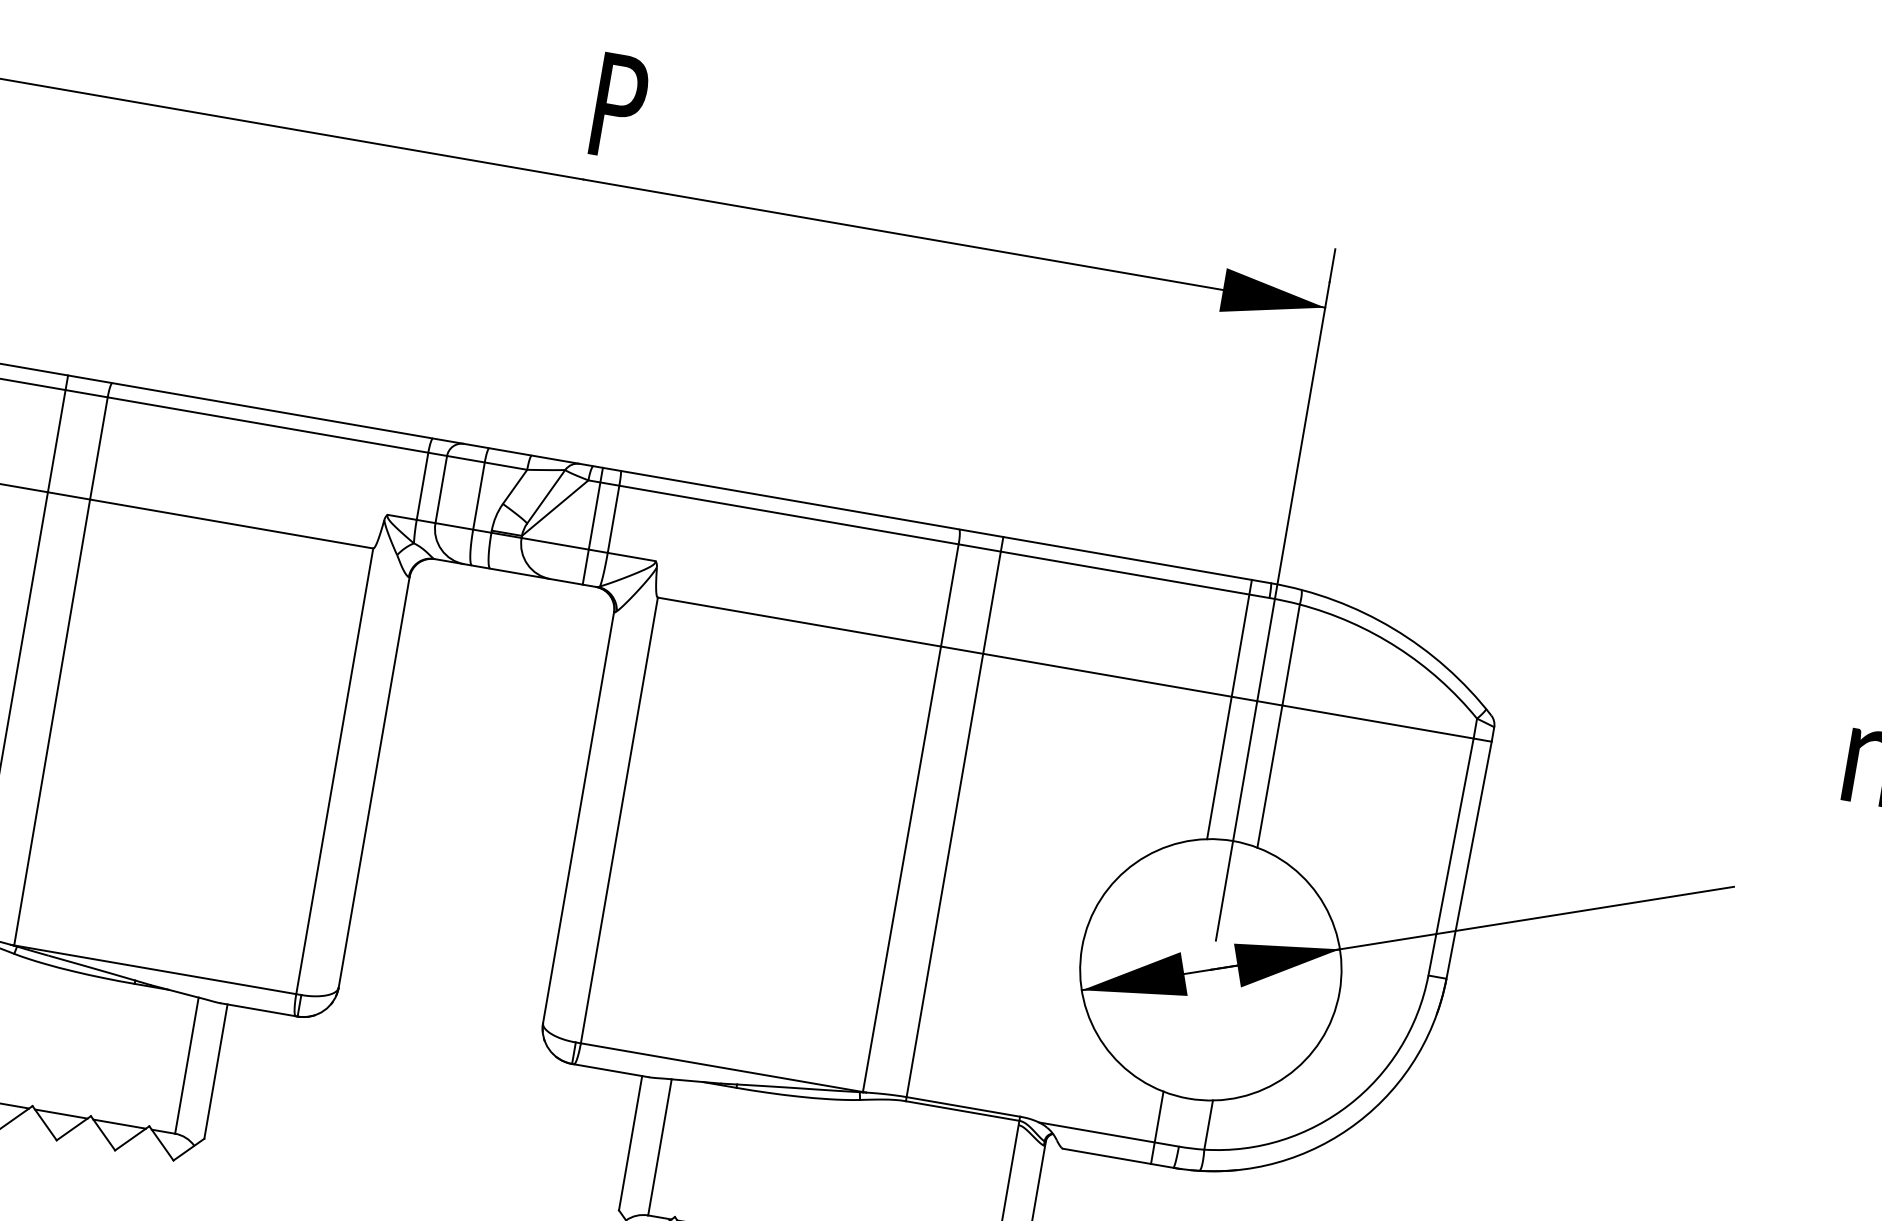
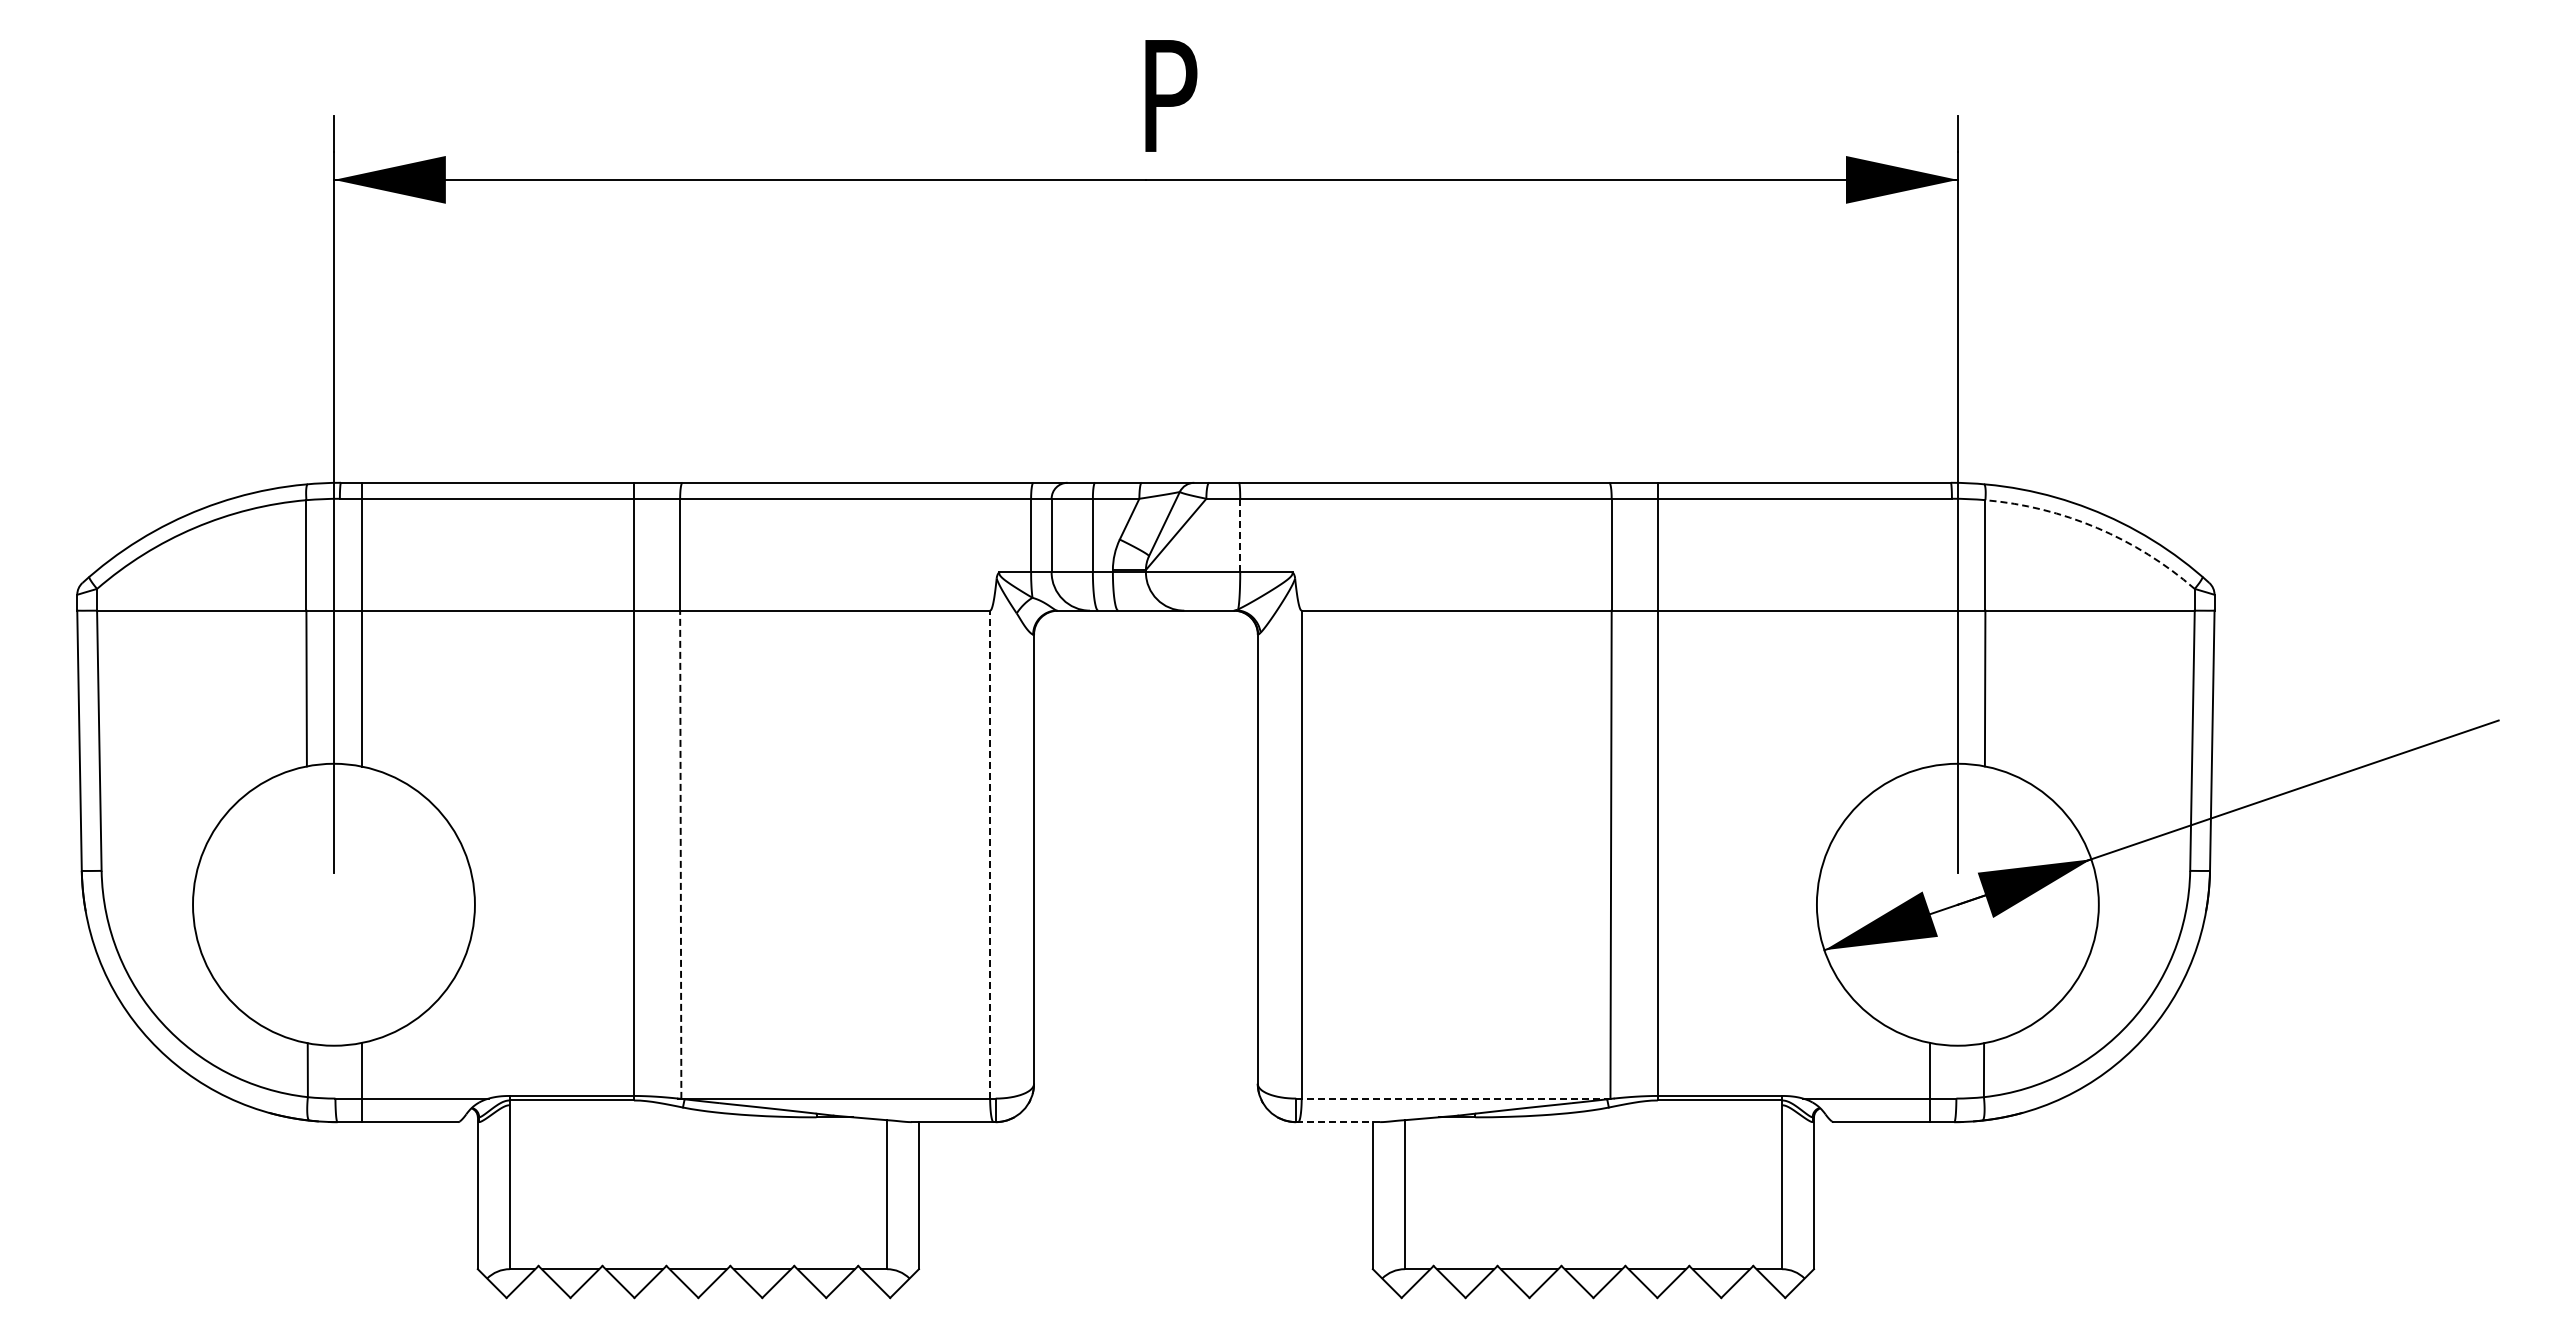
line: (613, 519) -> (1240, 535), solid -> dashed
line: (592, 526) -> (1219, 546), removed
arc: (1397, 647) -> (2097, 527), solid -> dashed
line: (1229, 709) -> (1929, 624), removed
line: (51, 722) -> (680, 854), solid -> dashed
line: (335, 771) -> (990, 854), solid -> dashed
line: (720, 1067) -> (1454, 1098), solid -> dashed
line: (610, 1070) -> (1338, 1122), solid -> dashed

